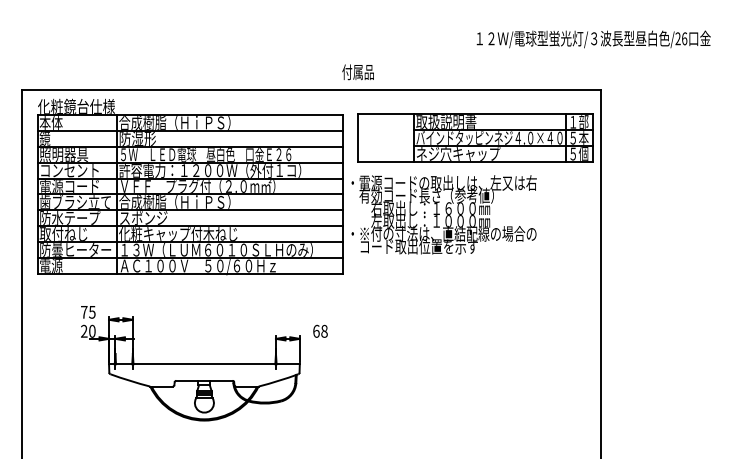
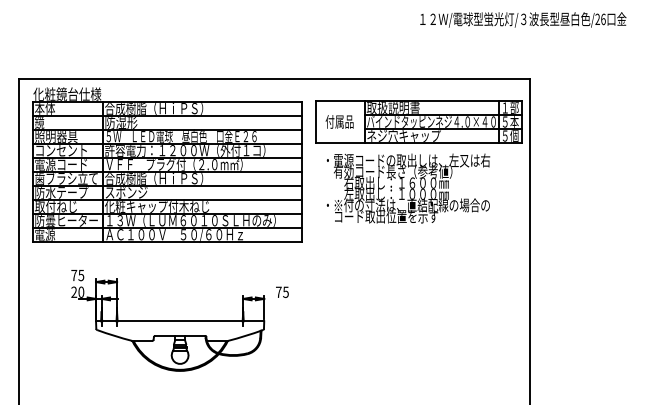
text: (593, 38) -> (523, 19), moved
text: (357, 71) -> (339, 121), moved
text: (444, 214) -> (408, 188), moved
text: (320, 330) -> (282, 291), 68 -> 75

